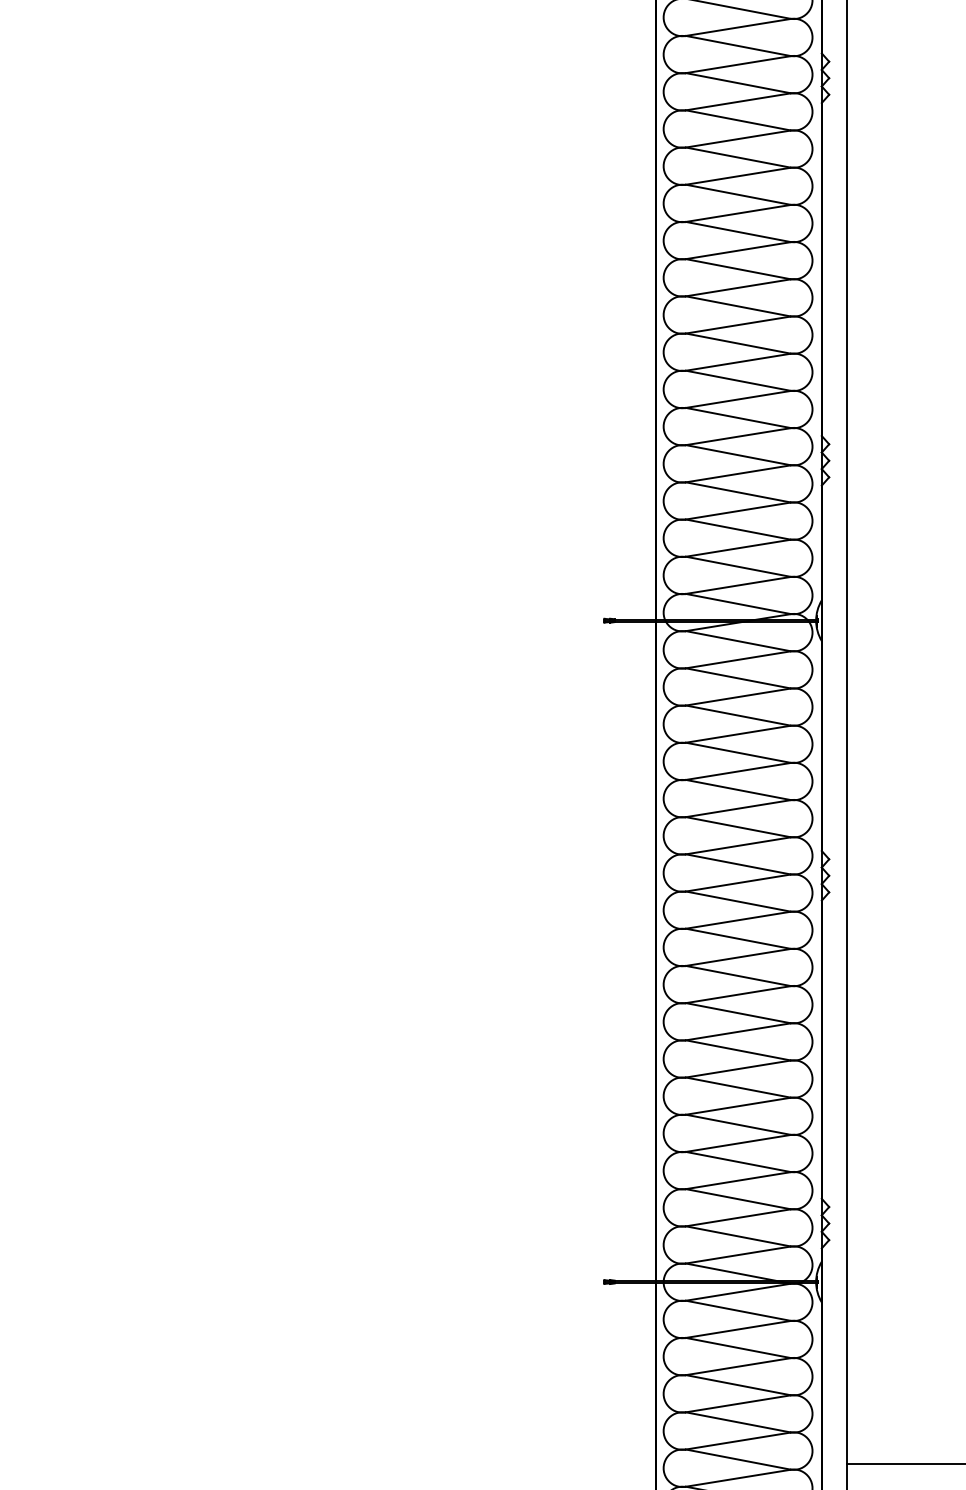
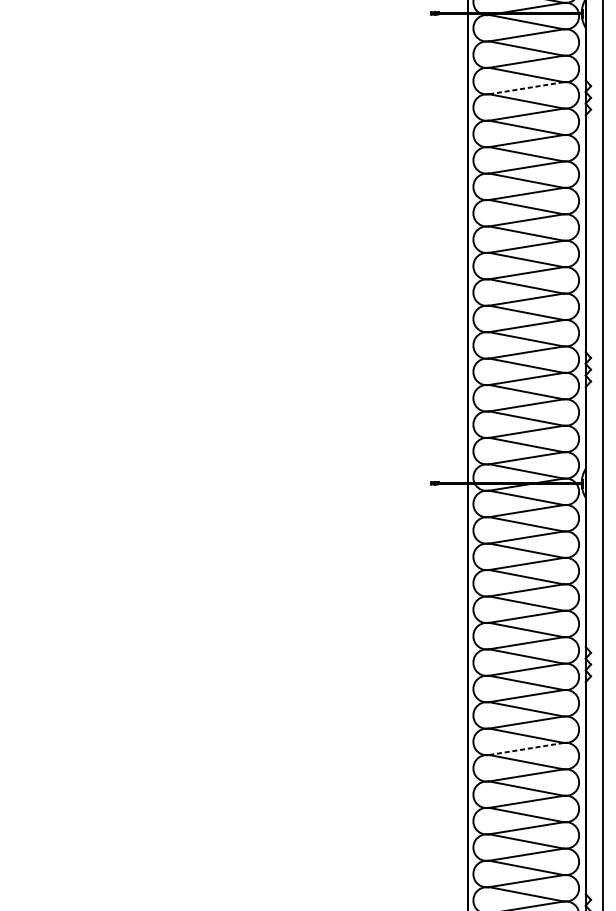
line: (738, 64) -> (526, 88), solid -> dashed
line: (738, 994) -> (526, 748), solid -> dashed

